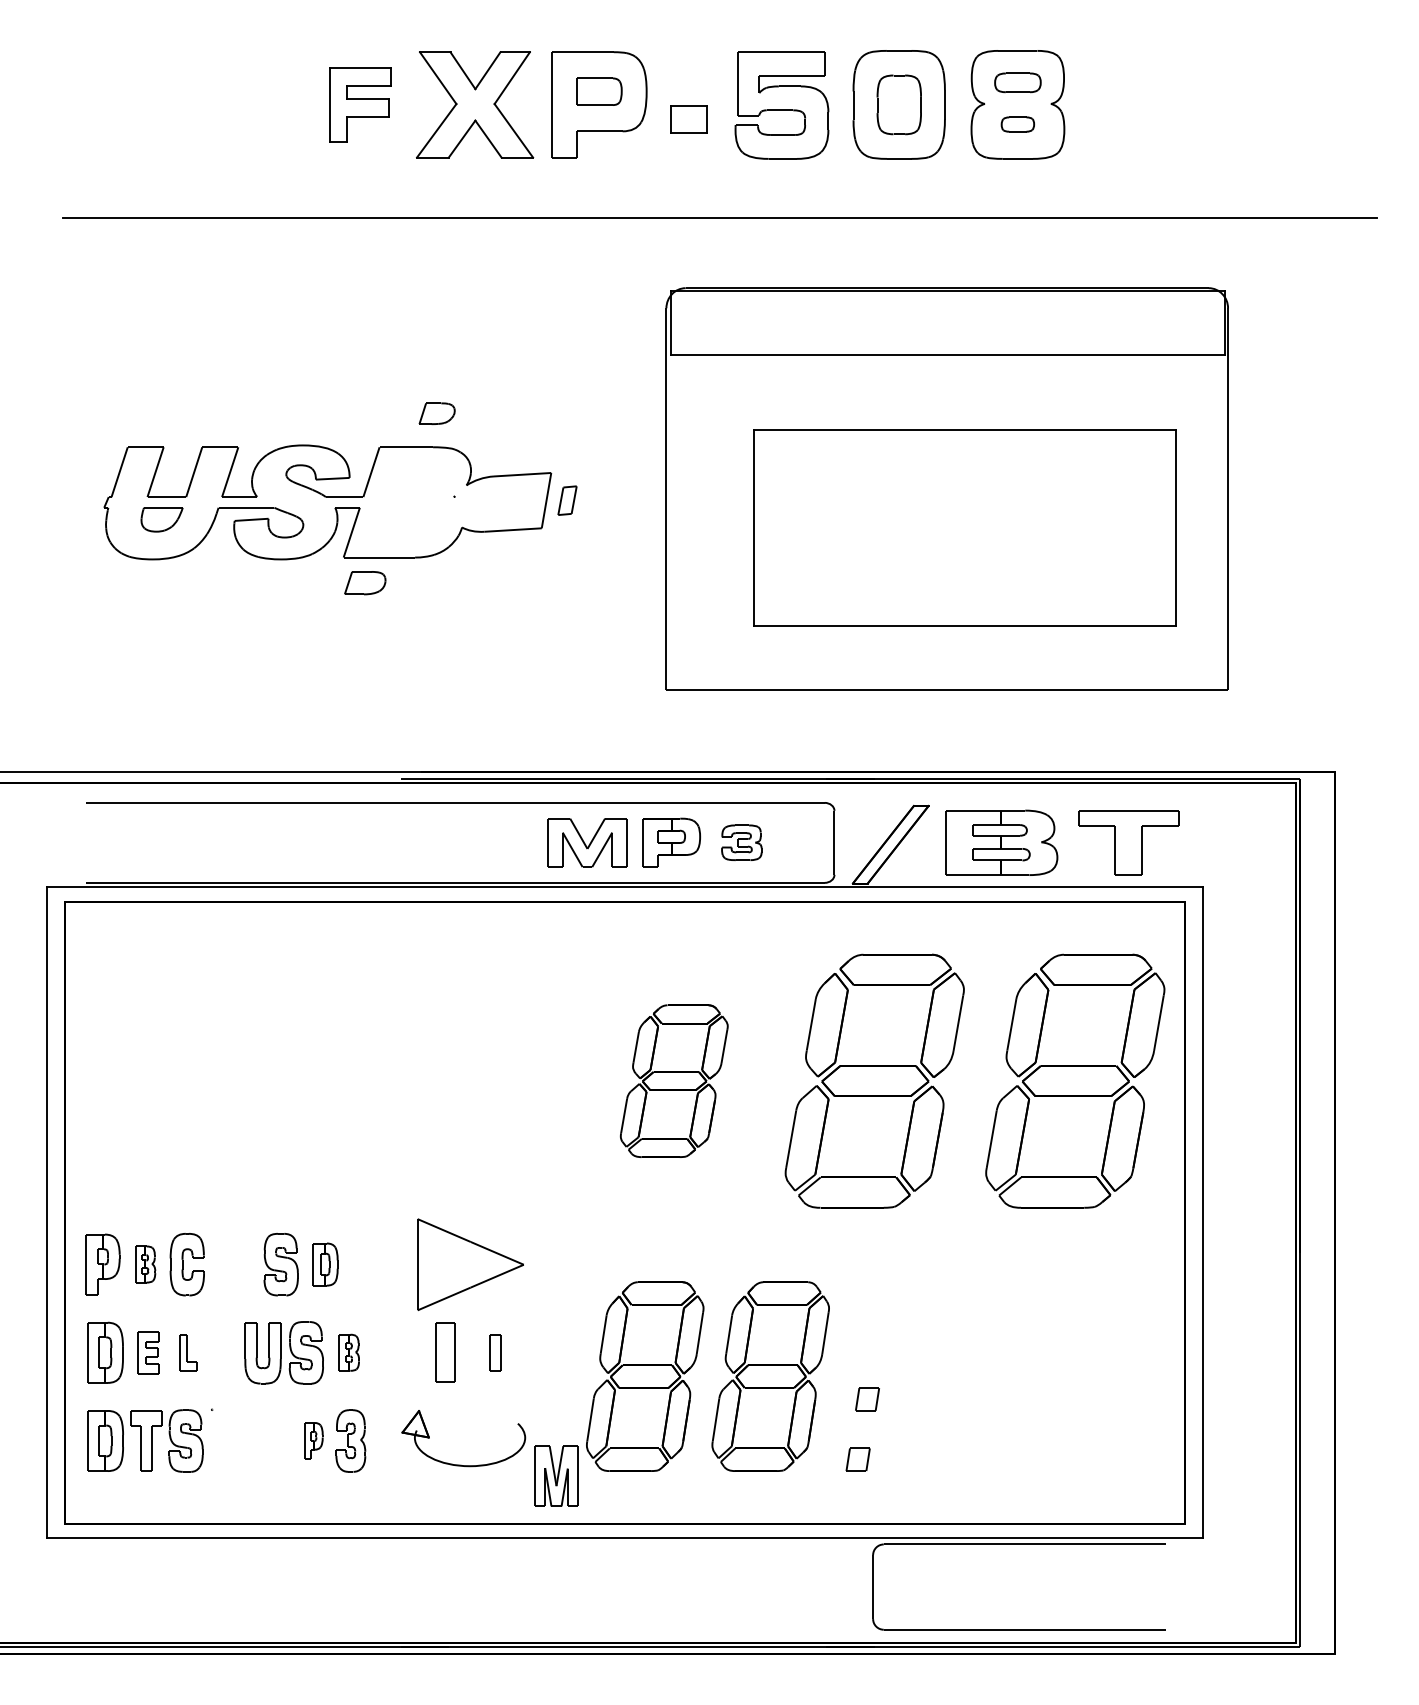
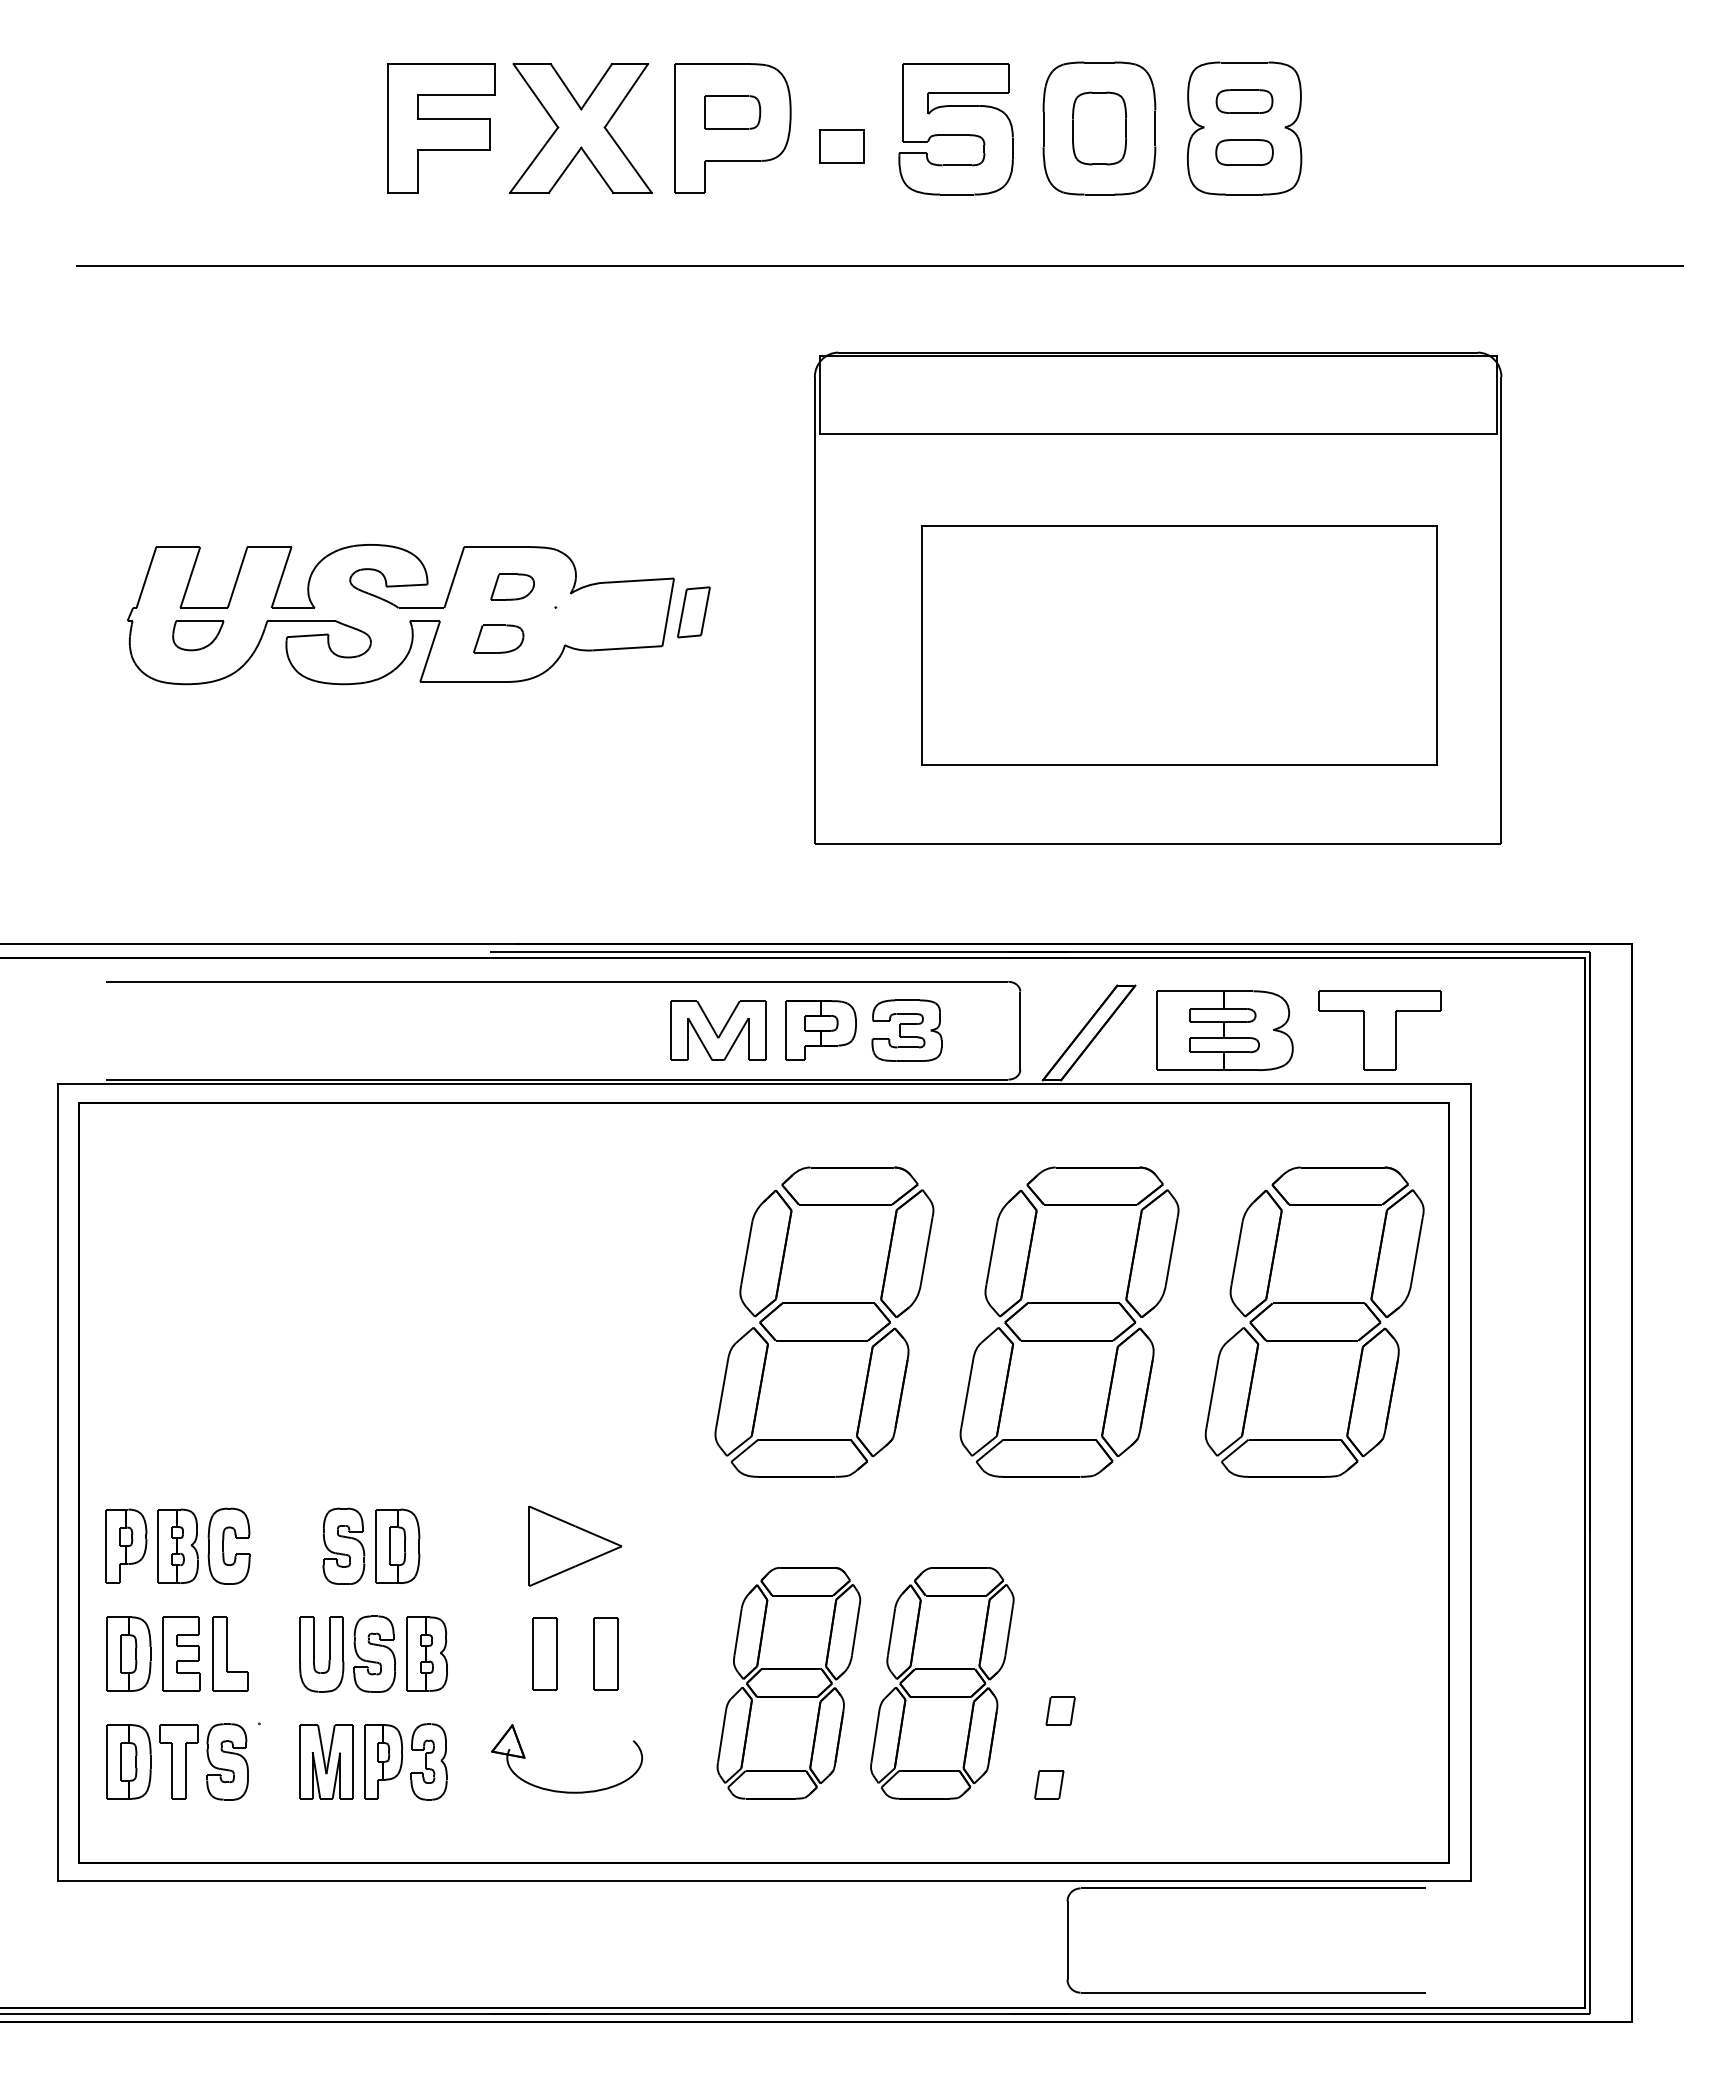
part: (361, 104) -> (441, 128), size x1.43
part: (1017, 124) -> (1244, 152), size x1.43
part: (437, 413) -> (512, 586), moved
part: (567, 500) -> (693, 612), size x1.43
part: (365, 582) -> (498, 638), moved
part: (741, 842) -> (906, 1030), size x1.43
part: (674, 1080) -> (824, 1321), size x1.67
part: (145, 1263) -> (177, 1545), size x1.67
part: (325, 1263) -> (397, 1545), size x1.43
part: (470, 1263) -> (575, 1545), size x0.71
part: (148, 1352) -> (181, 1653), size x1.43
part: (188, 1352) -> (230, 1653), size x1.67
part: (348, 1352) -> (426, 1653), size x1.67
part: (495, 1352) -> (605, 1653), size x1.67
part: (313, 1440) -> (383, 1761), size x1.67
part: (556, 1475) -> (326, 1761), moved

